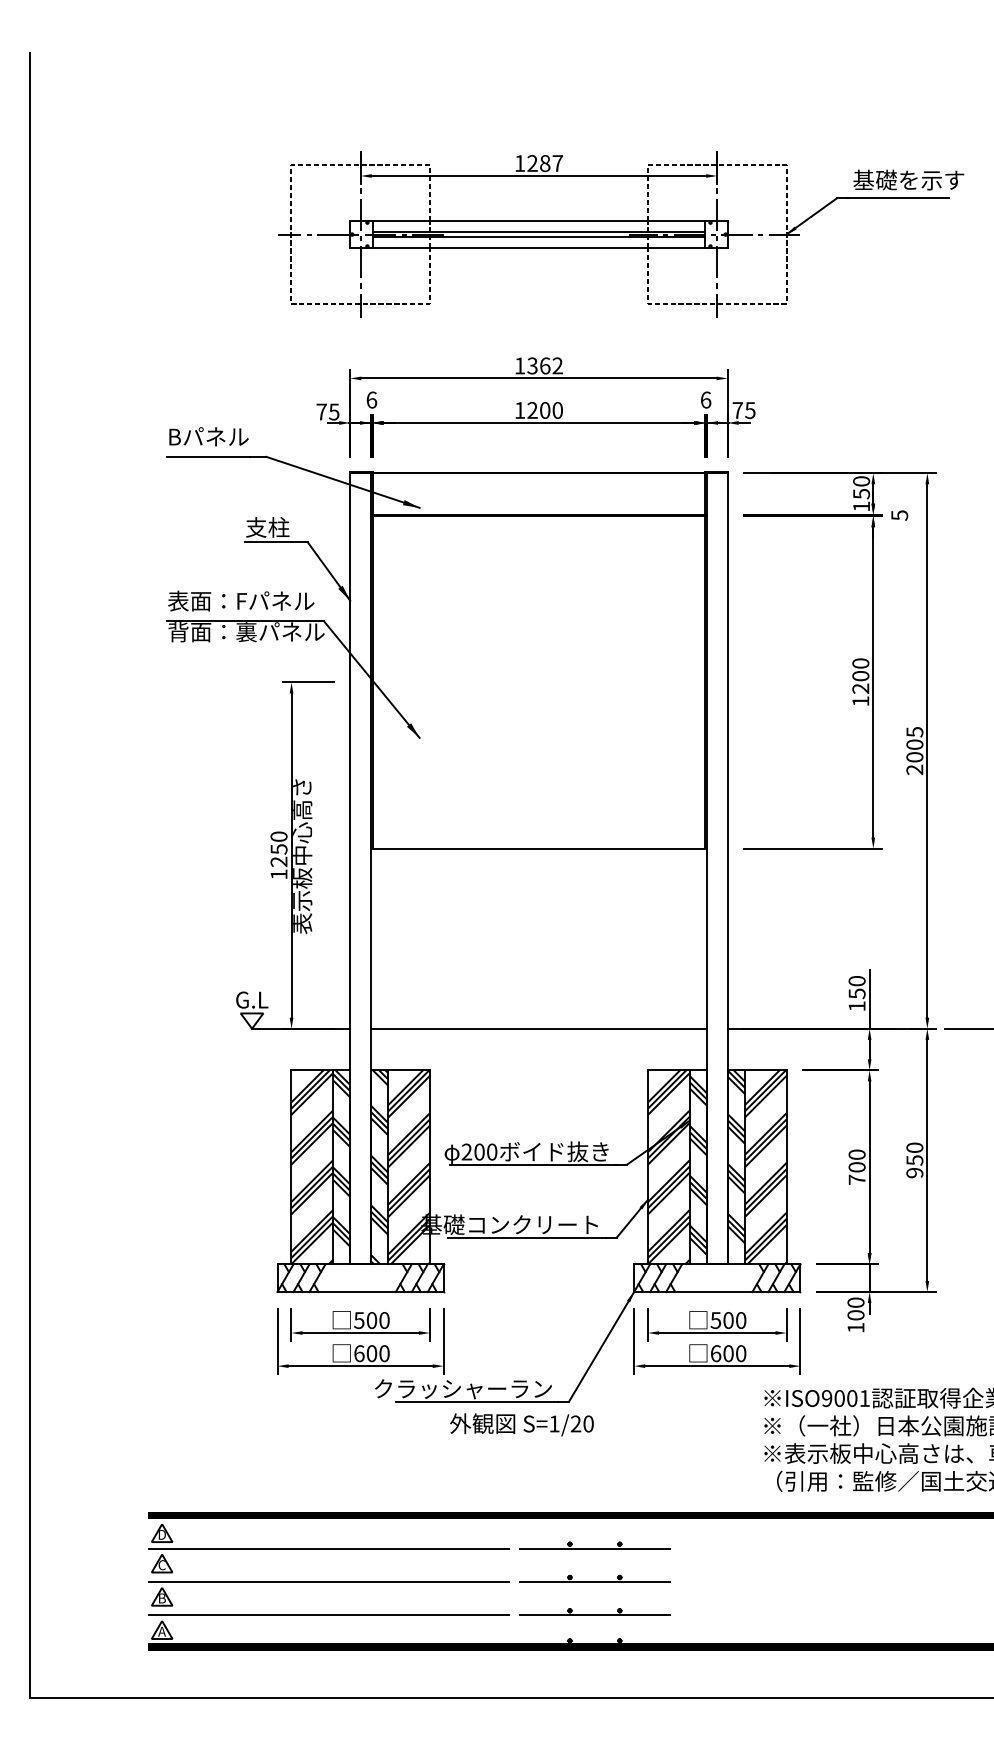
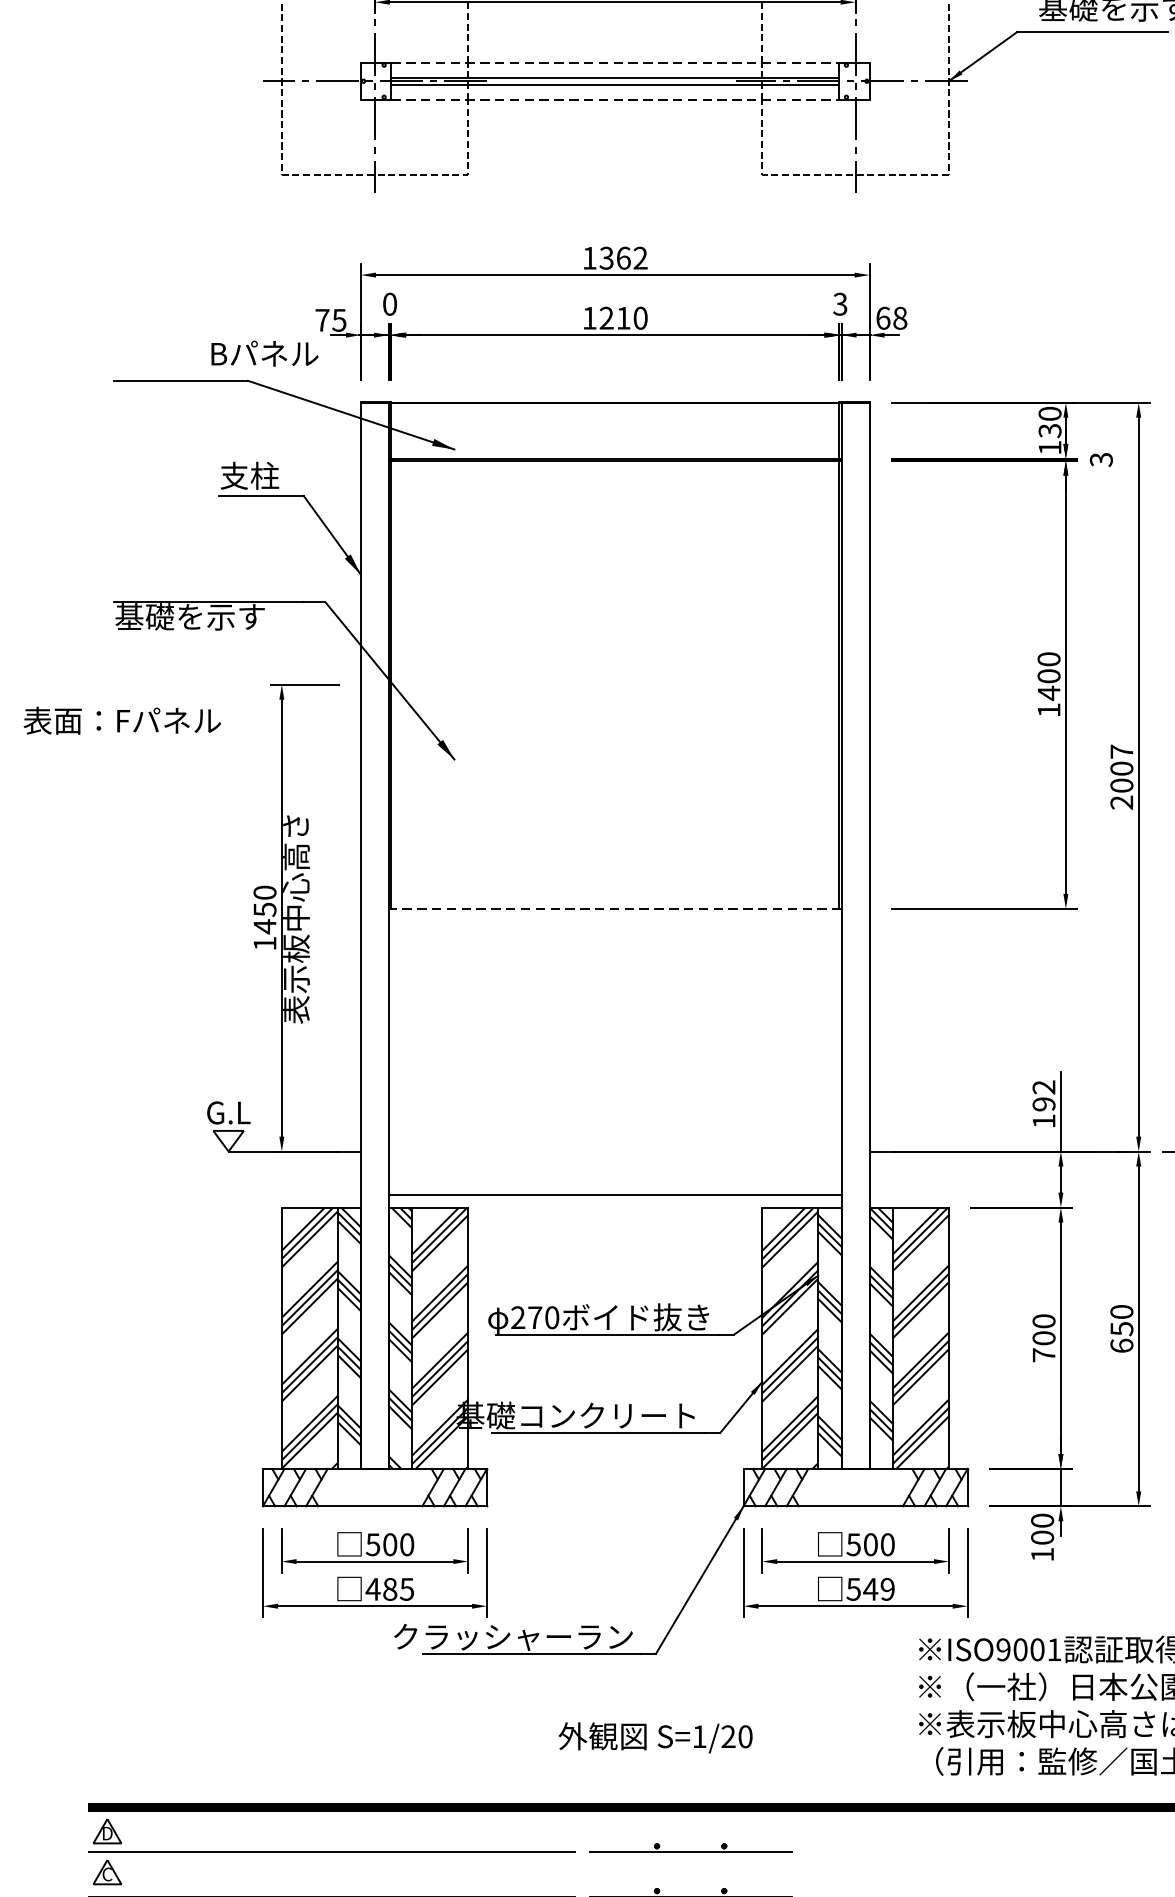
line: (539, 220) -> (616, 62), solid -> dashed
line: (539, 248) -> (616, 99), solid -> dashed
text: (371, 399) -> (389, 303), 6 -> 0
text: (705, 399) -> (839, 303), 6 -> 3
text: (545, 410) -> (624, 318), 1200 -> 1210
text: (743, 410) -> (890, 318), 75 -> 68
text: (208, 436) -> (264, 353), moved
text: (861, 493) -> (1049, 430), 150 -> 130
text: (899, 515) -> (1101, 459), 5 -> 3
text: (241, 600) -> (122, 719), moved
text: (246, 632) -> (221, 617), 背面：裏パネル -> 基礎を示す
text: (860, 688) -> (1048, 692), 1200 -> 1400
text: (914, 731) -> (1121, 750), 2005 -> 2007
line: (538, 848) -> (614, 908), solid -> dashed
text: (278, 861) -> (264, 926), 1250 -> 1450
text: (856, 987) -> (1043, 1095), 150 -> 192
line: (538, 1028) -> (614, 1194), moved
text: (479, 1151) -> (535, 1316), 200 -> 270
text: (914, 1172) -> (1121, 1345), 950 -> 650
text: (371, 1353) -> (389, 1589), 600 -> 485
text: (728, 1353) -> (870, 1589), 600 -> 549
text: (521, 1424) -> (655, 1737), moved

